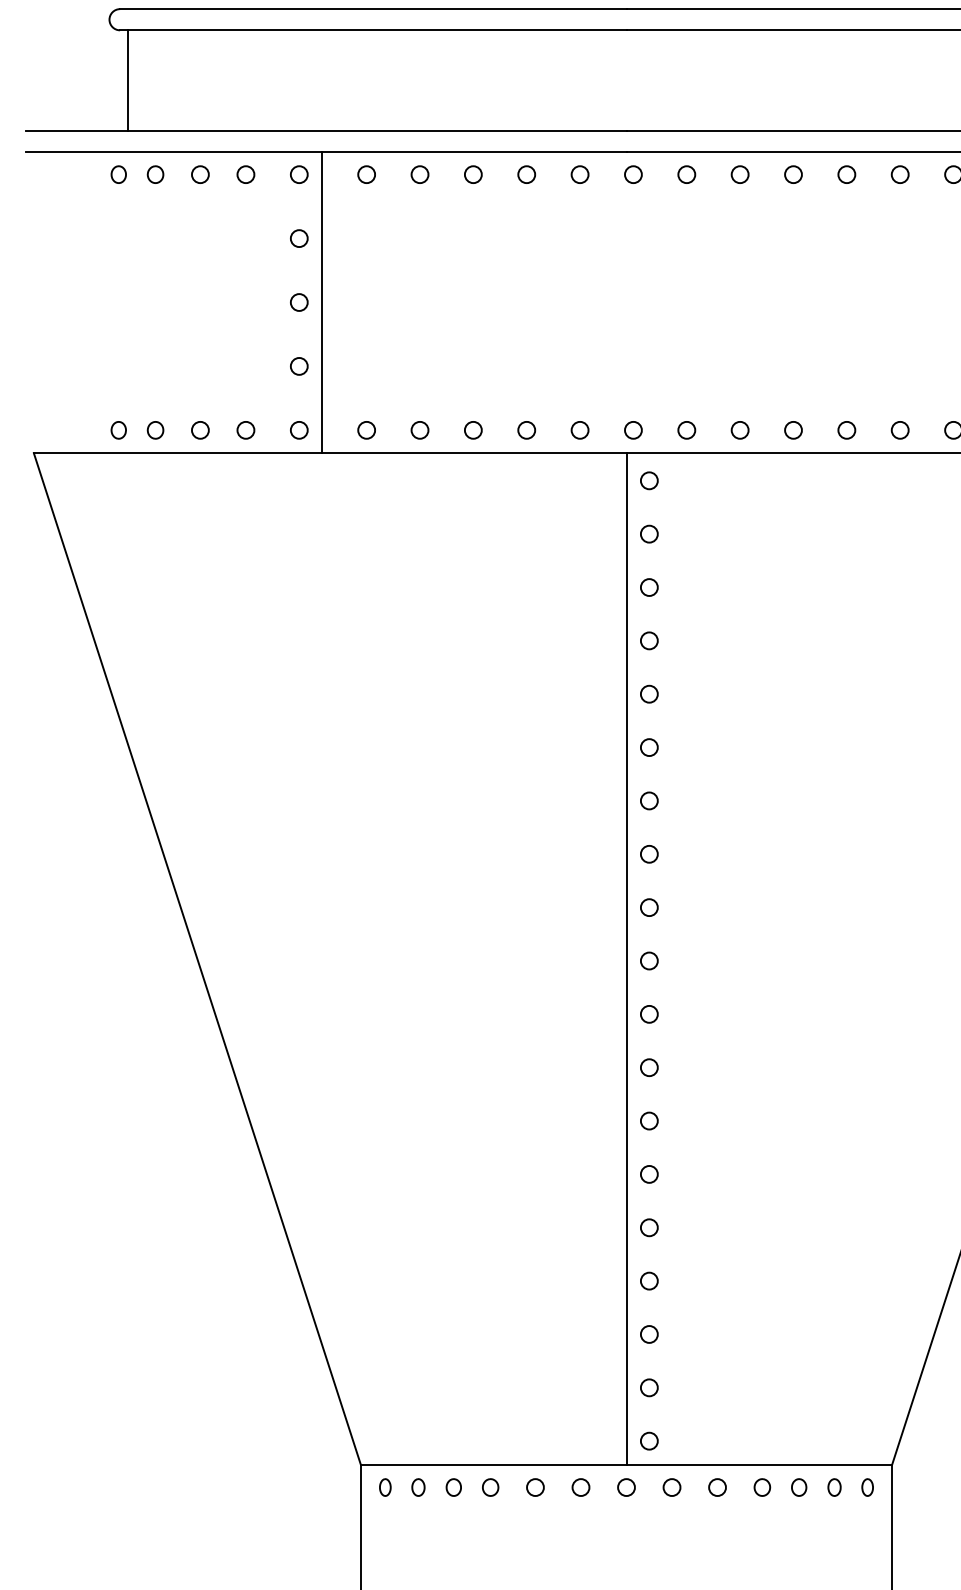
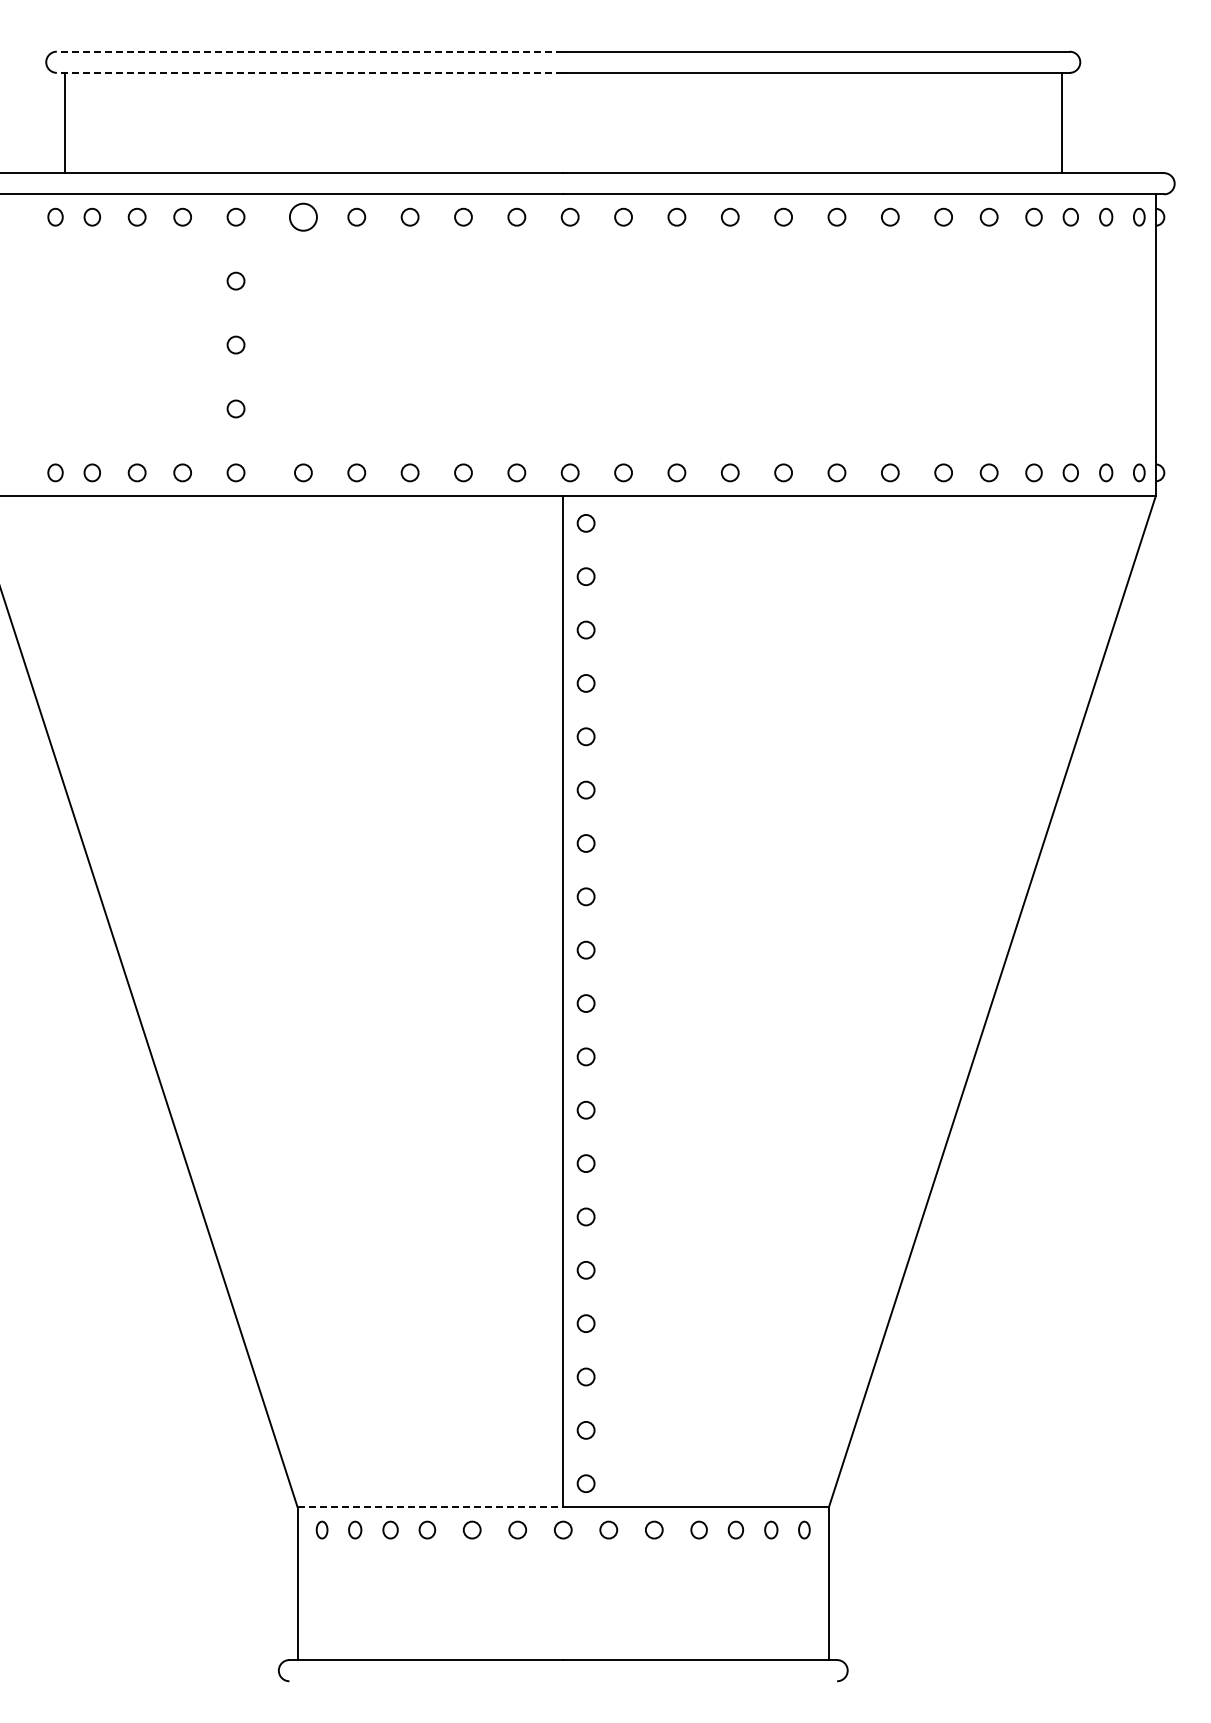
line: (372, 8) -> (309, 51), solid -> dashed
line: (372, 29) -> (309, 72), solid -> dashed
circle: (366, 173) -> (303, 216), size x1.6
line: (321, 301) -> (258, 344), removed
line: (493, 1464) -> (430, 1507), solid -> dashed

